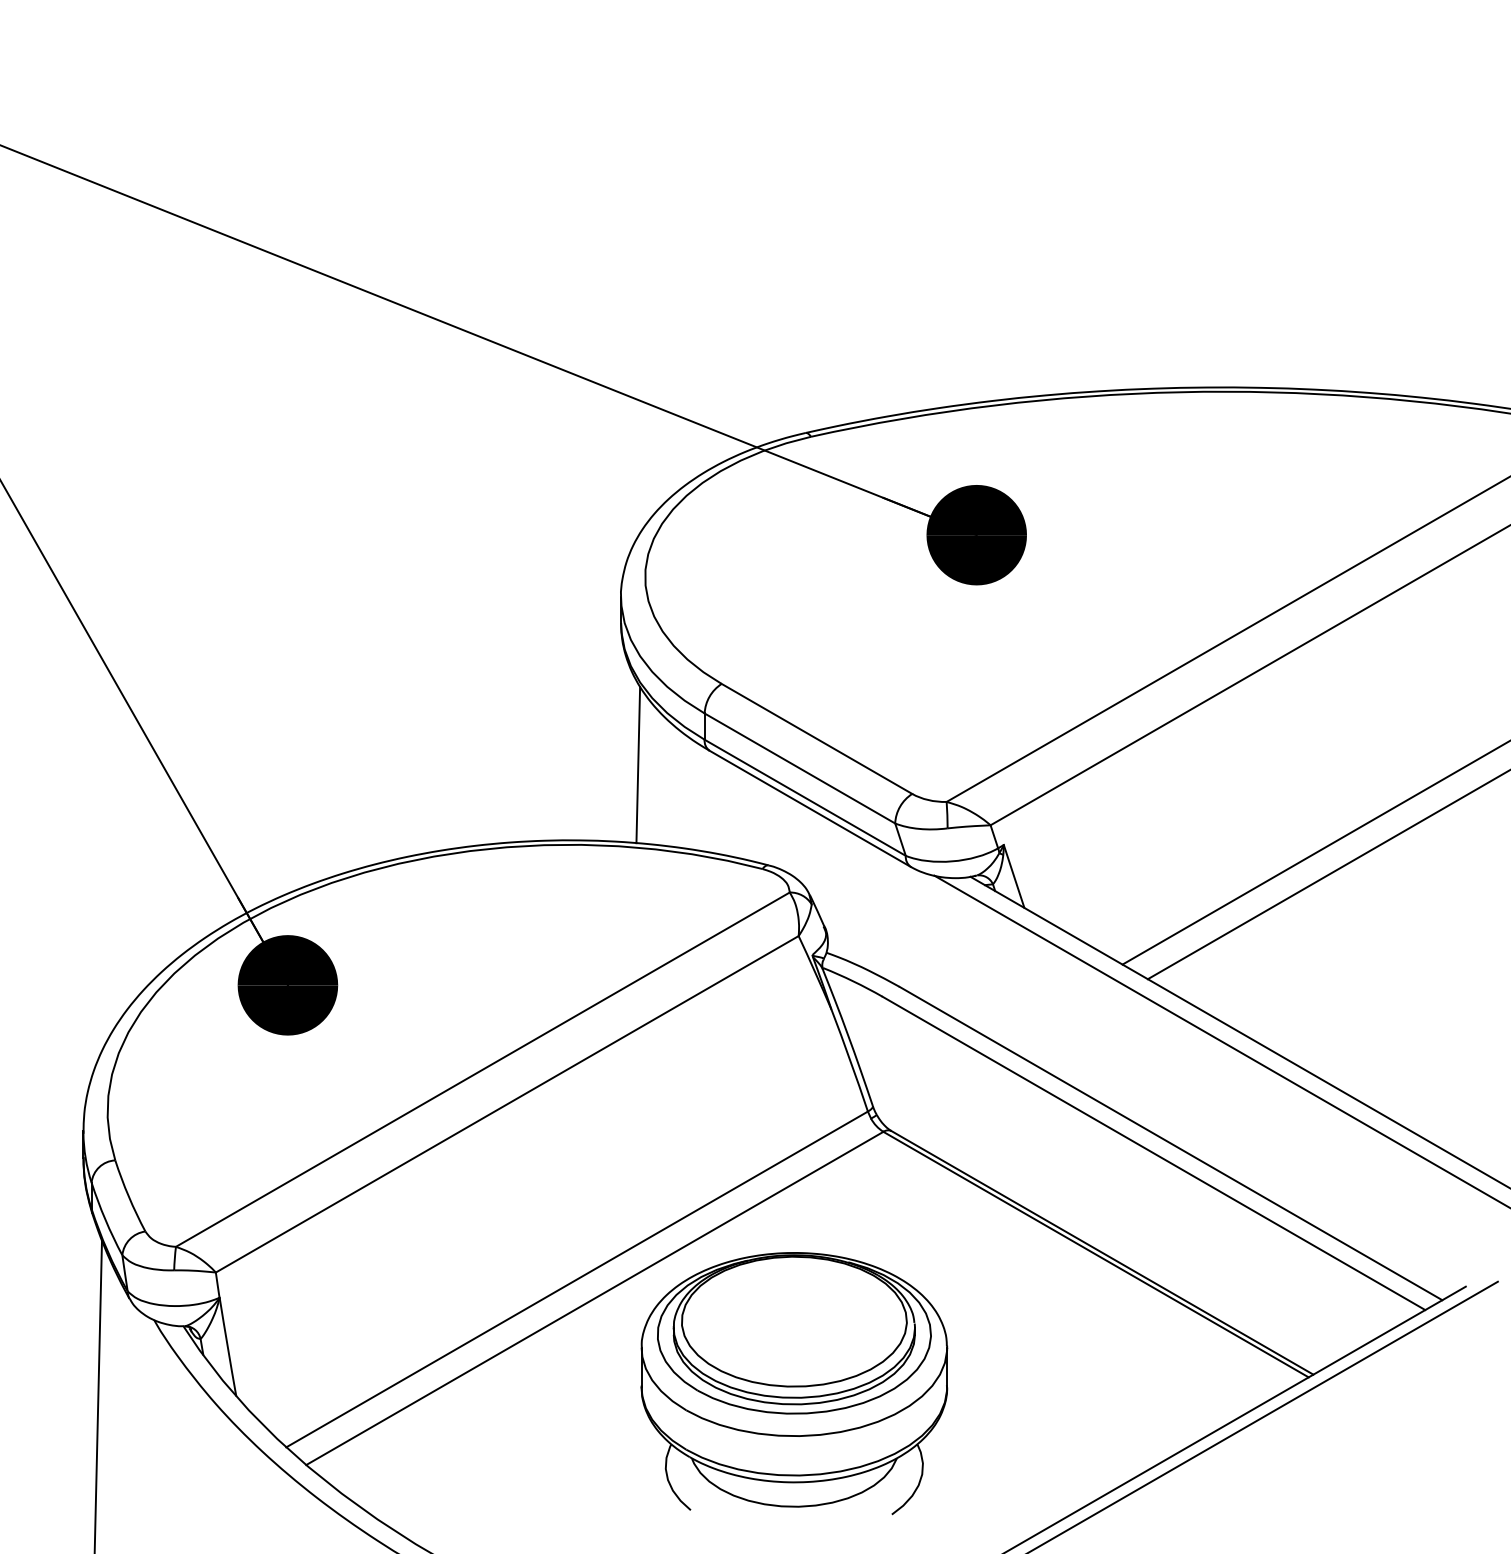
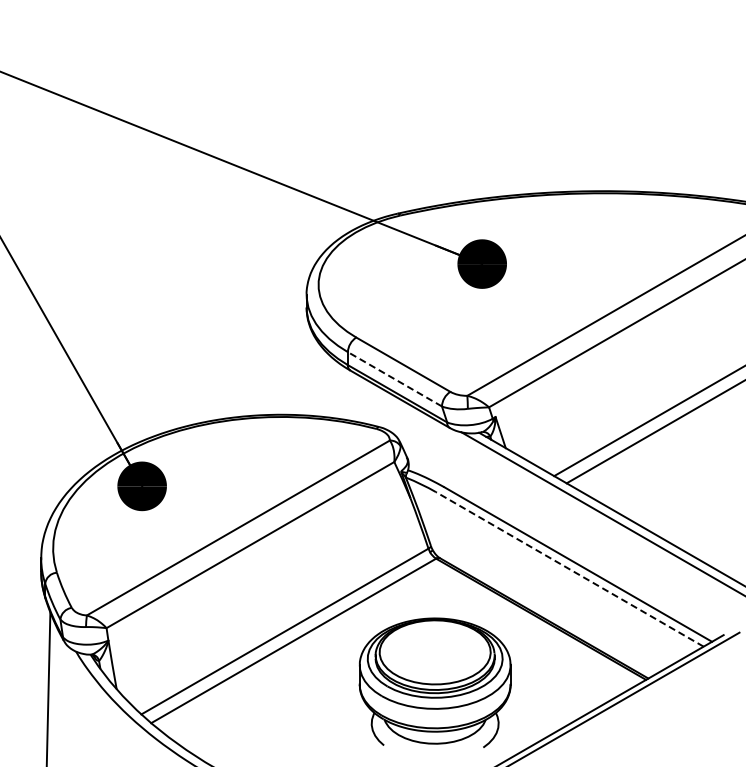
line: (639, 764) -> (315, 377), removed
line: (799, 768) -> (394, 379), solid -> dashed
line: (1153, 1153) -> (569, 569), solid -> dashed
part: (792, 1382) -> (434, 682), moved

